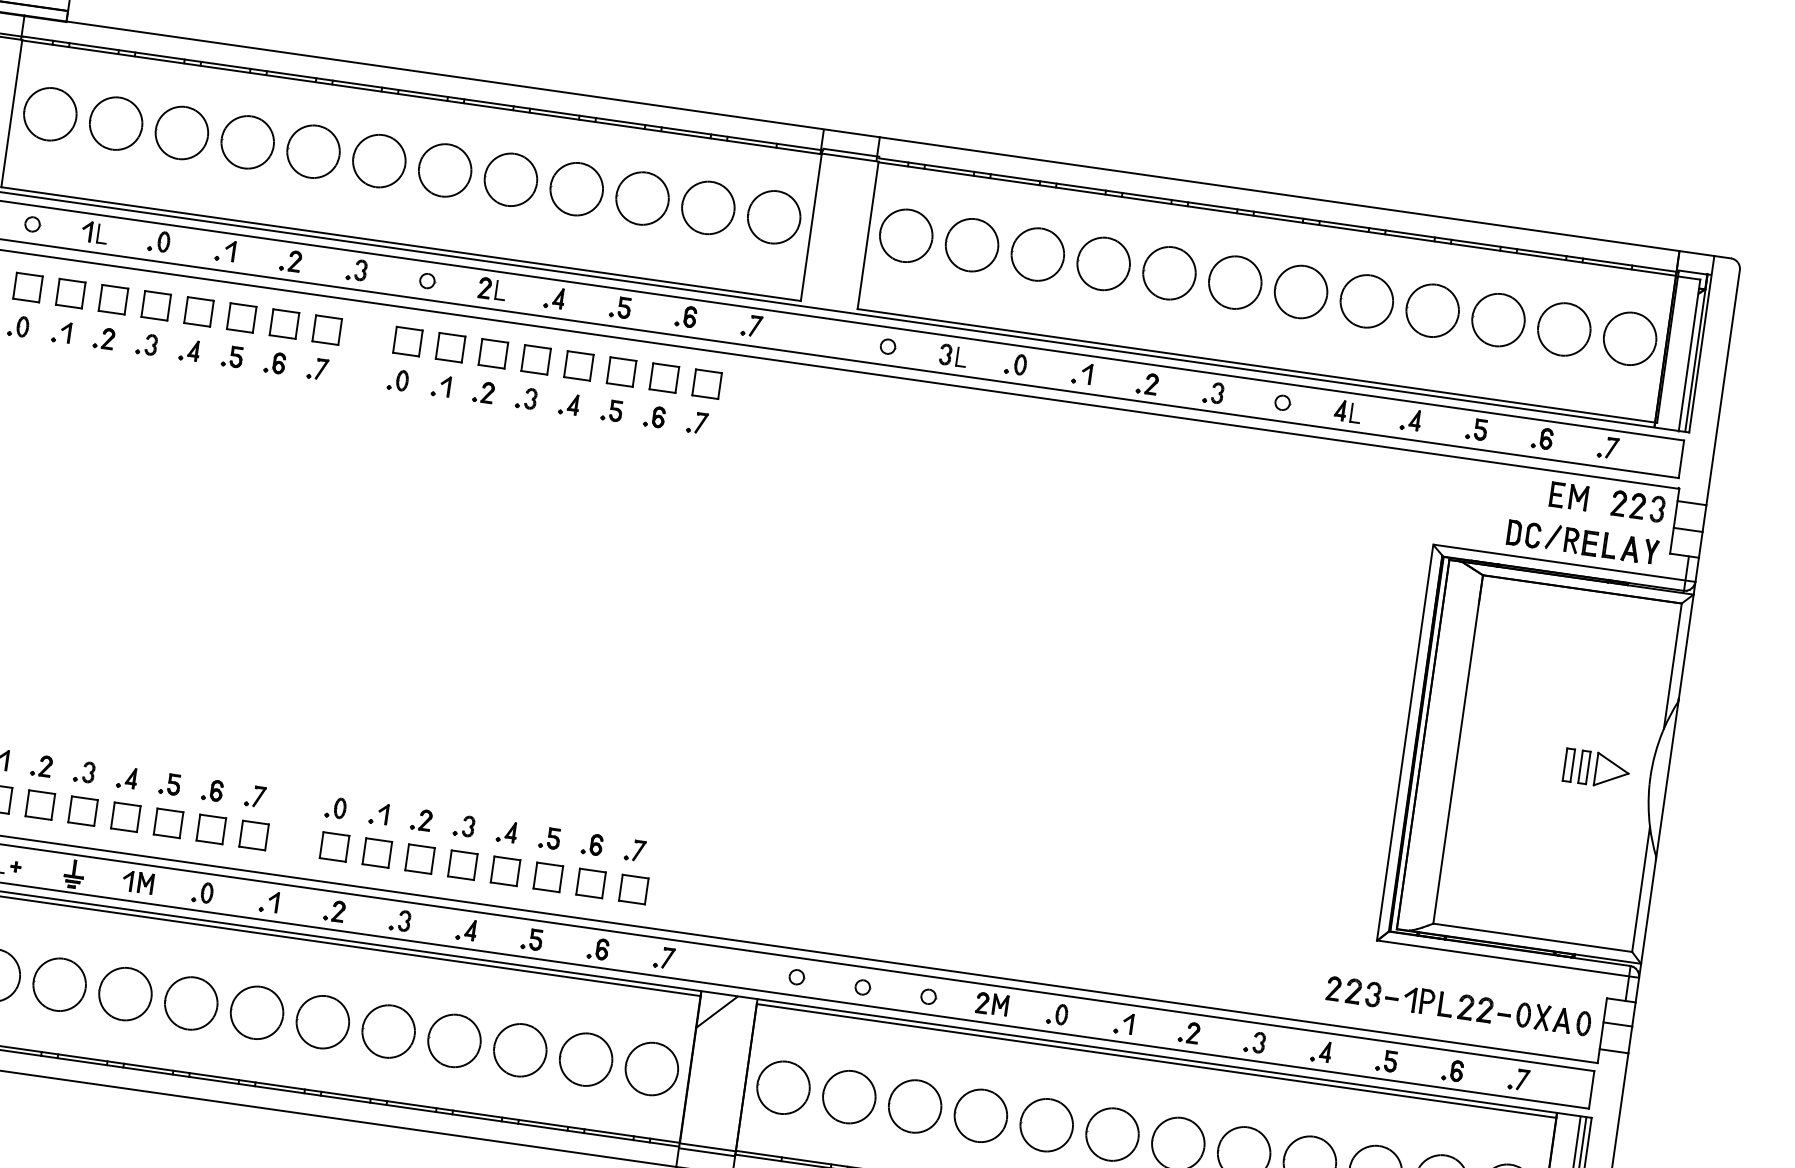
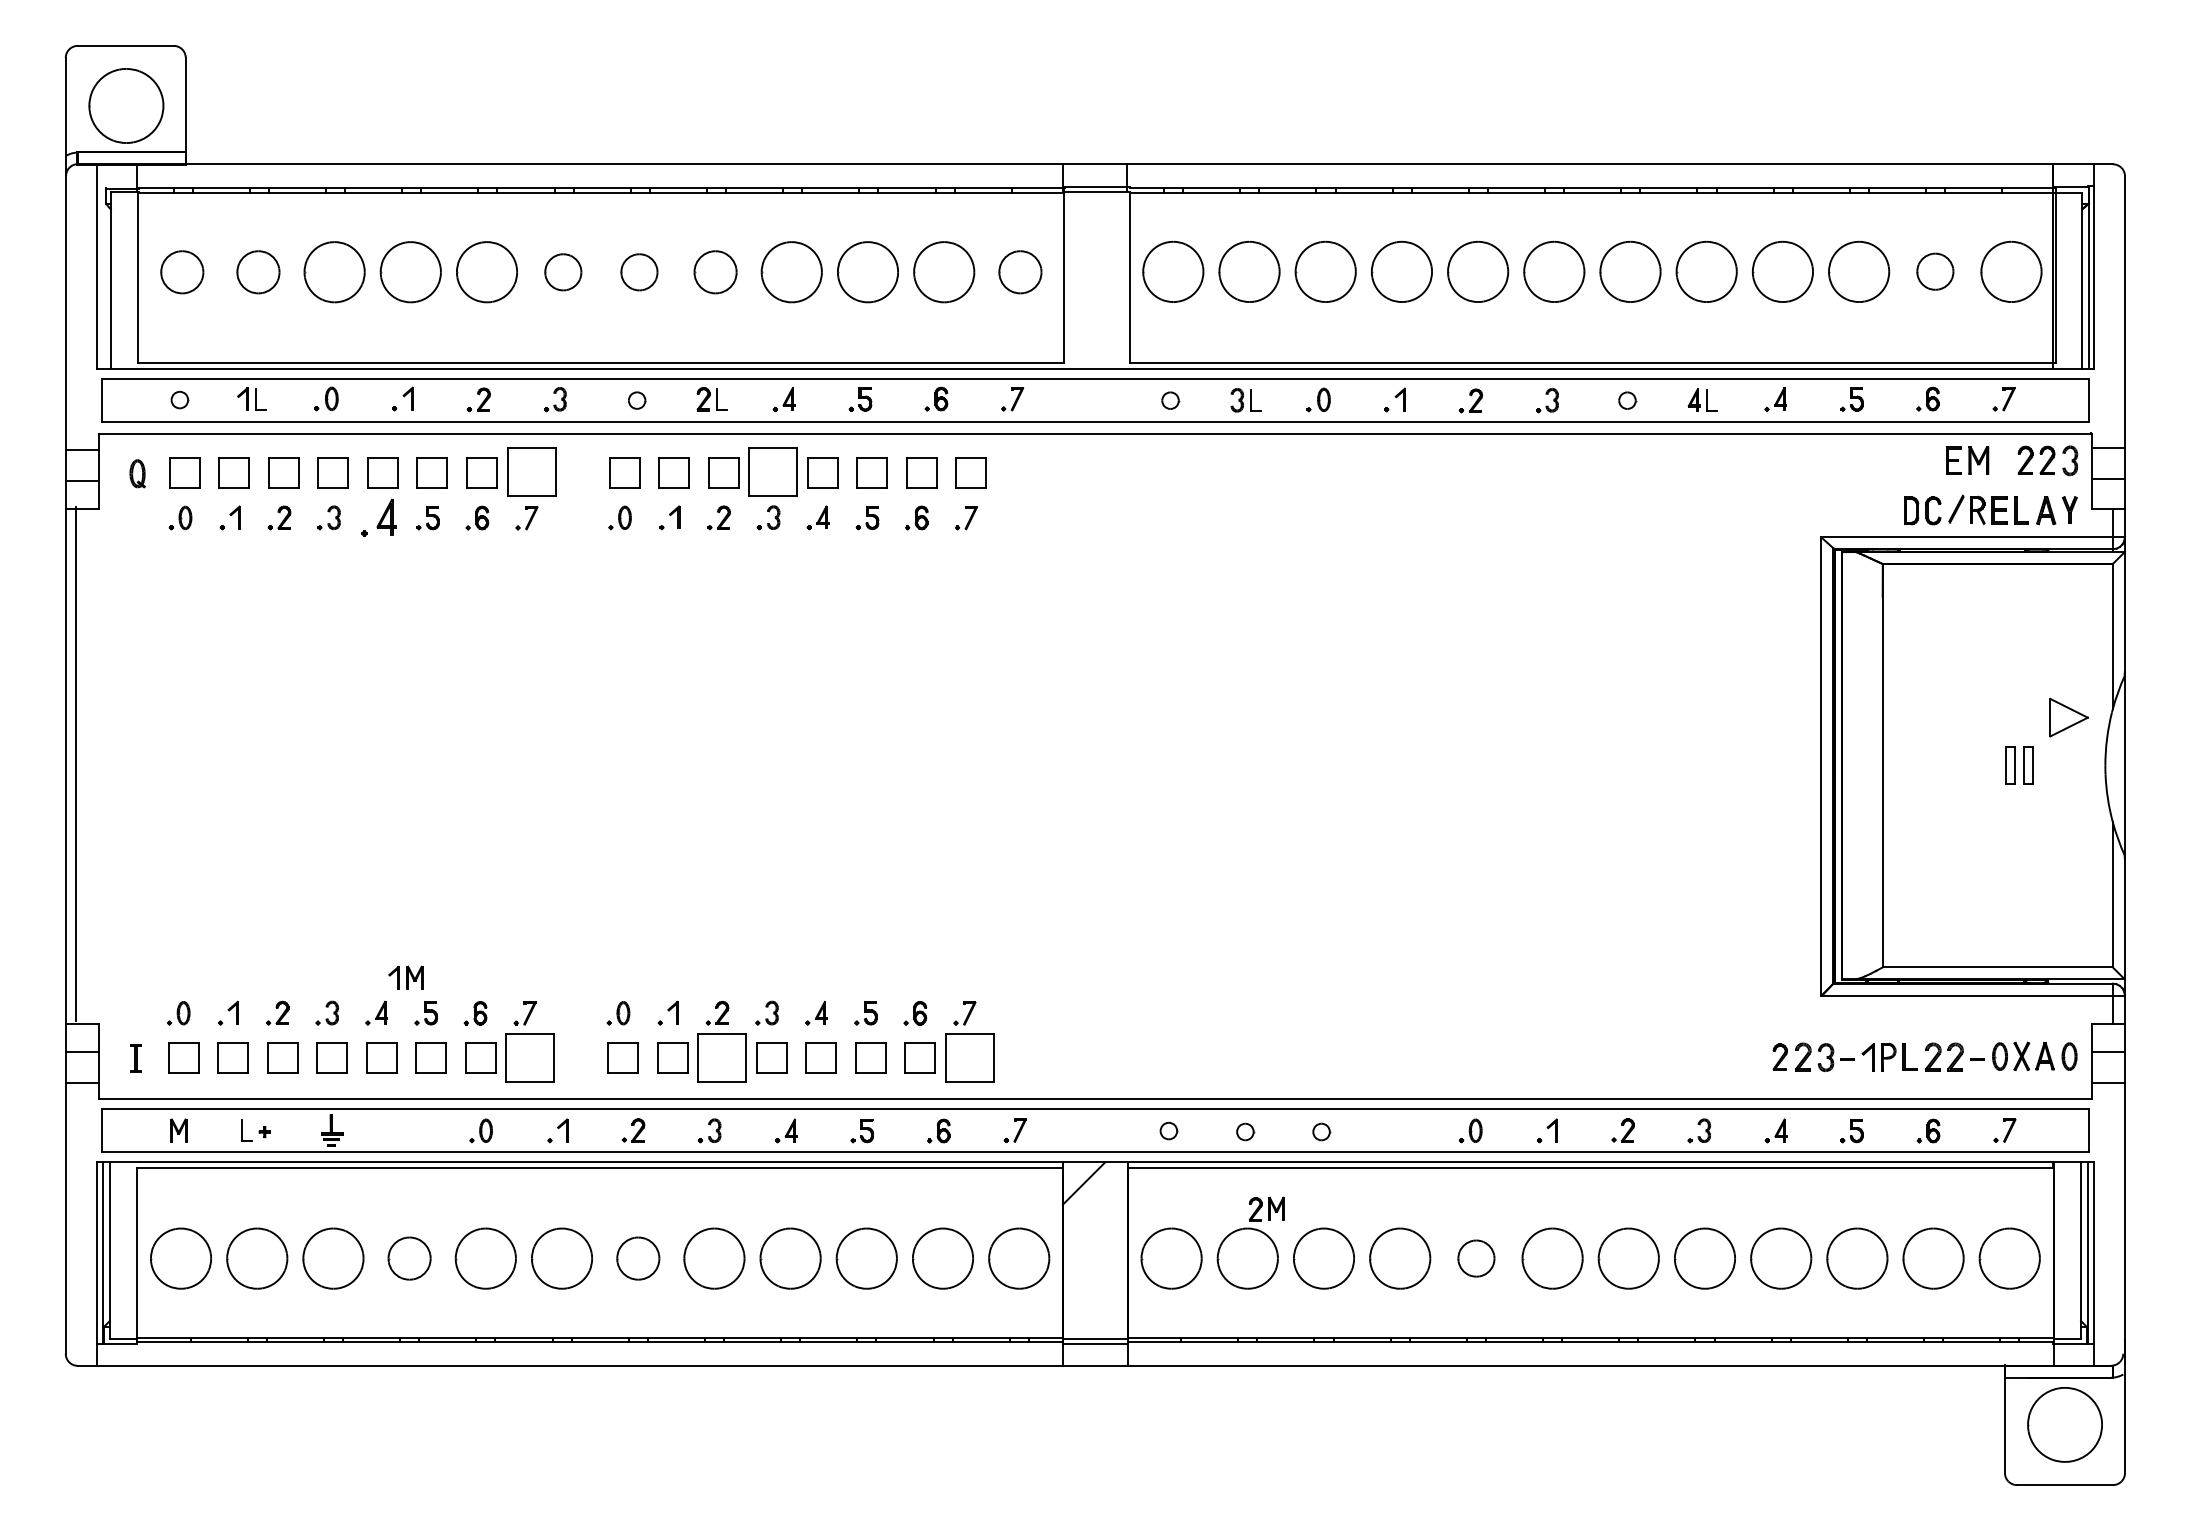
part: (50, 114) -> (182, 272), size x0.7
part: (116, 123) -> (258, 272), size x0.7
part: (379, 161) -> (563, 272), size x0.6
part: (445, 170) -> (639, 272), size x0.6
part: (510, 180) -> (715, 272), size x0.7
part: (774, 217) -> (1020, 272), size x0.7
part: (1564, 329) -> (1935, 271), size x0.6
part: (326, 330) -> (530, 472), size x1.6
part: (189, 350) -> (378, 517), size x1.6
part: (535, 359) -> (772, 472), size x1.6
part: (1611, 771) -> (2068, 717), moved
part: (253, 835) -> (529, 1057), size x1.6
part: (419, 858) -> (721, 1057), size x1.6
part: (137, 882) -> (405, 977), moved
part: (633, 889) -> (969, 1057), size x1.6
part: (125, 993) -> (409, 1258), size x0.7
part: (991, 1003) -> (1266, 1208), moved
part: (323, 1022) -> (638, 1258), size x0.7
part: (1046, 1125) -> (1476, 1258), size x0.6

